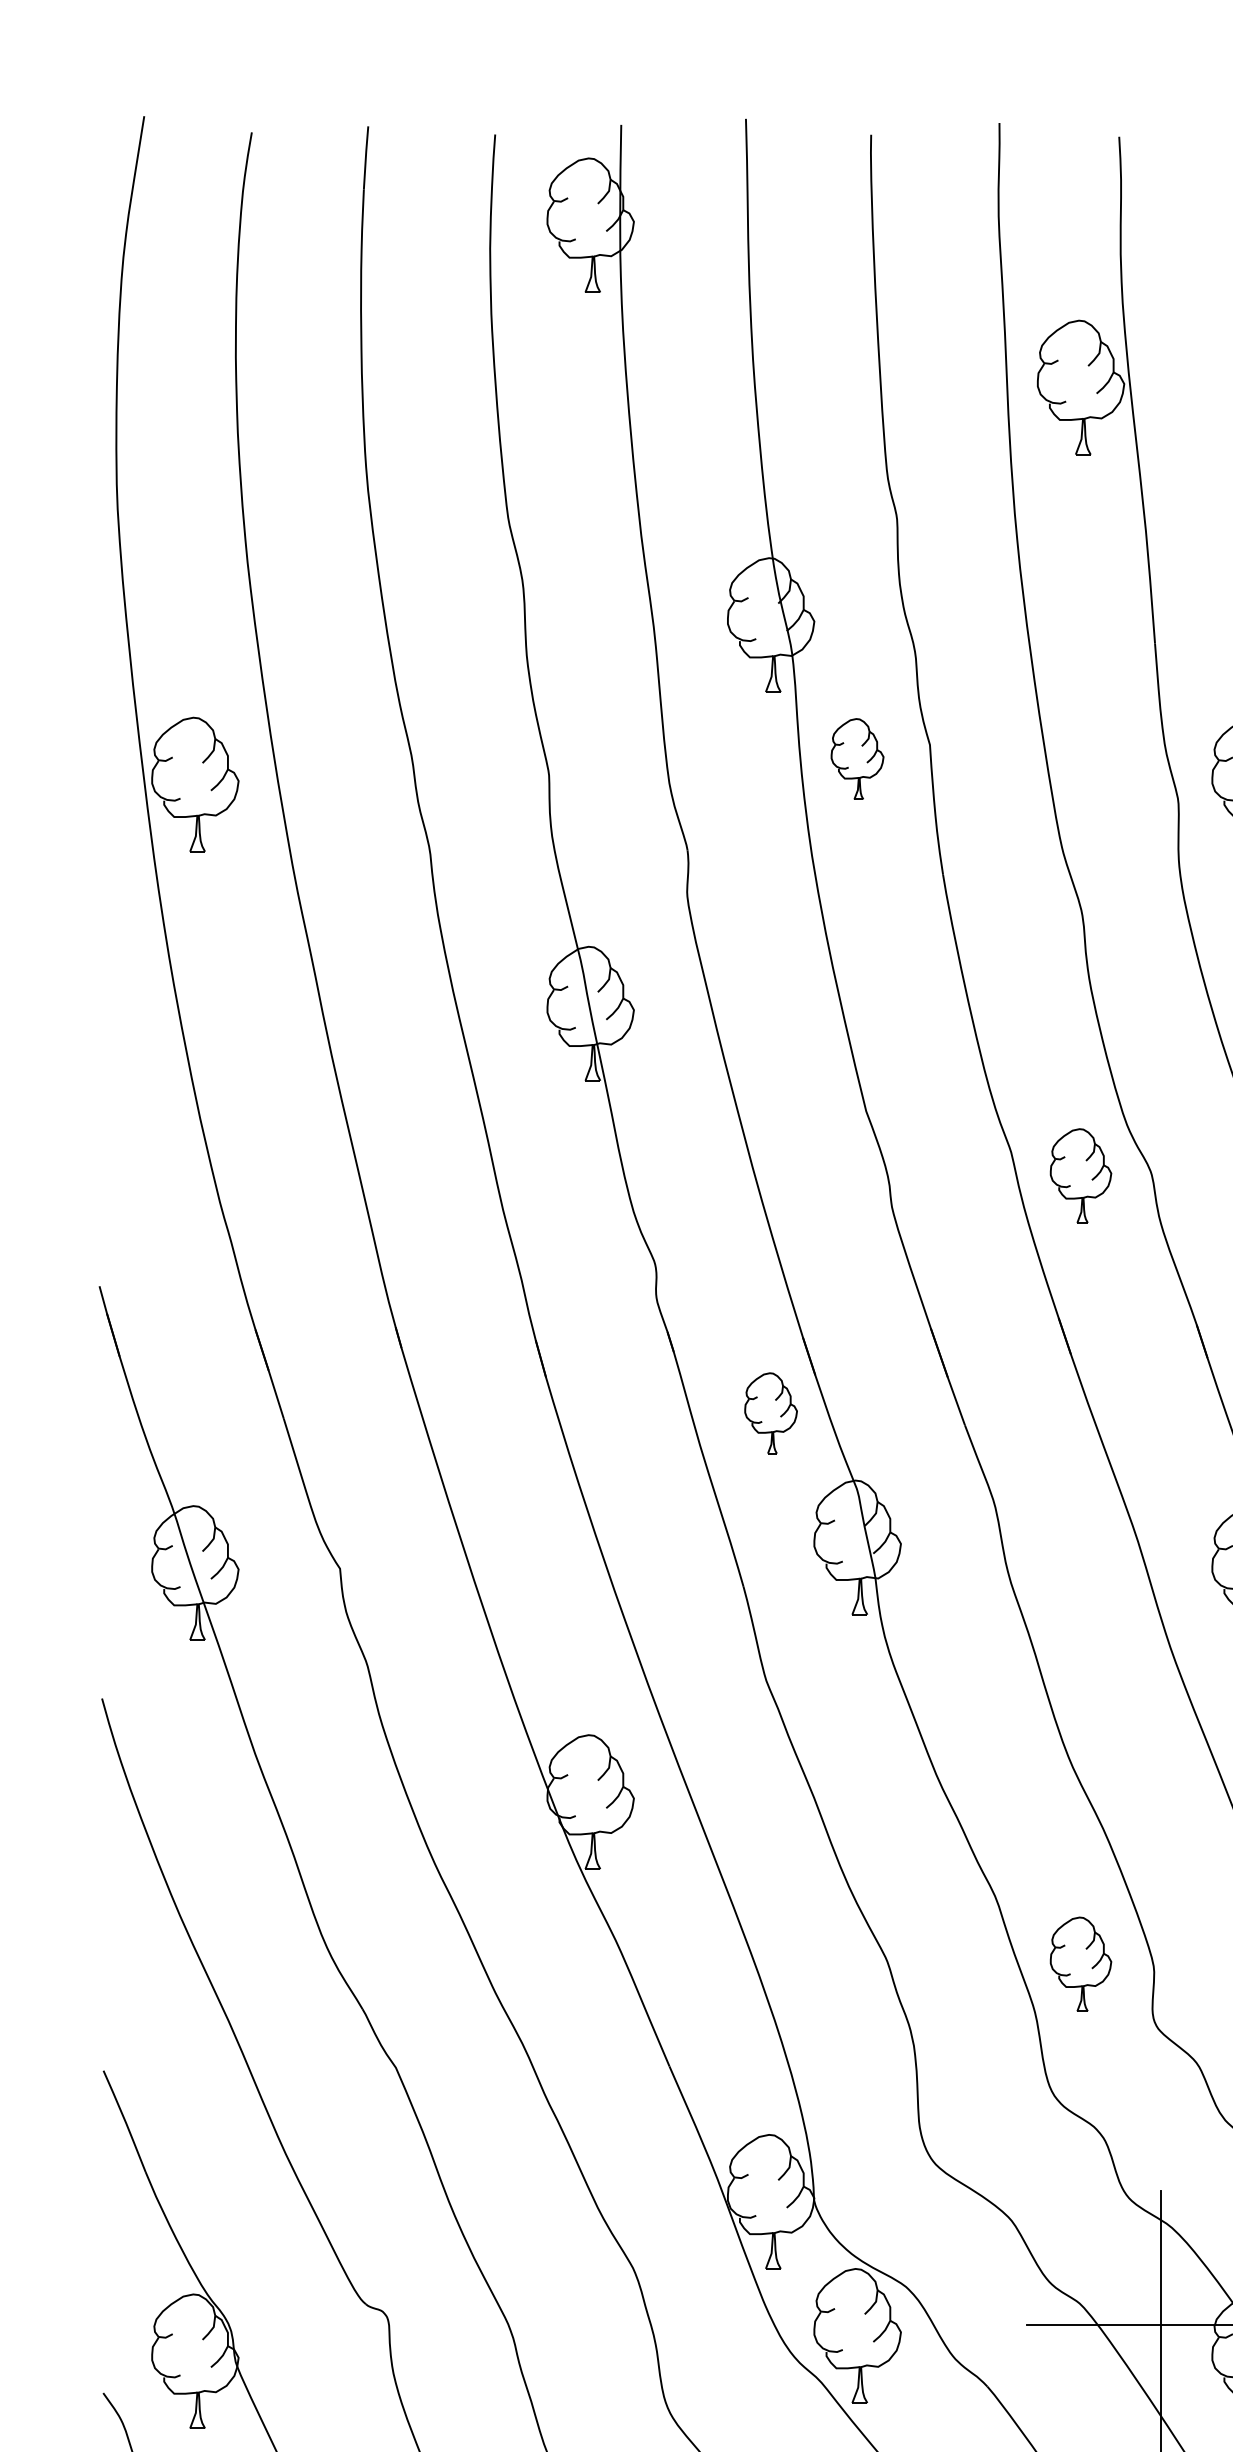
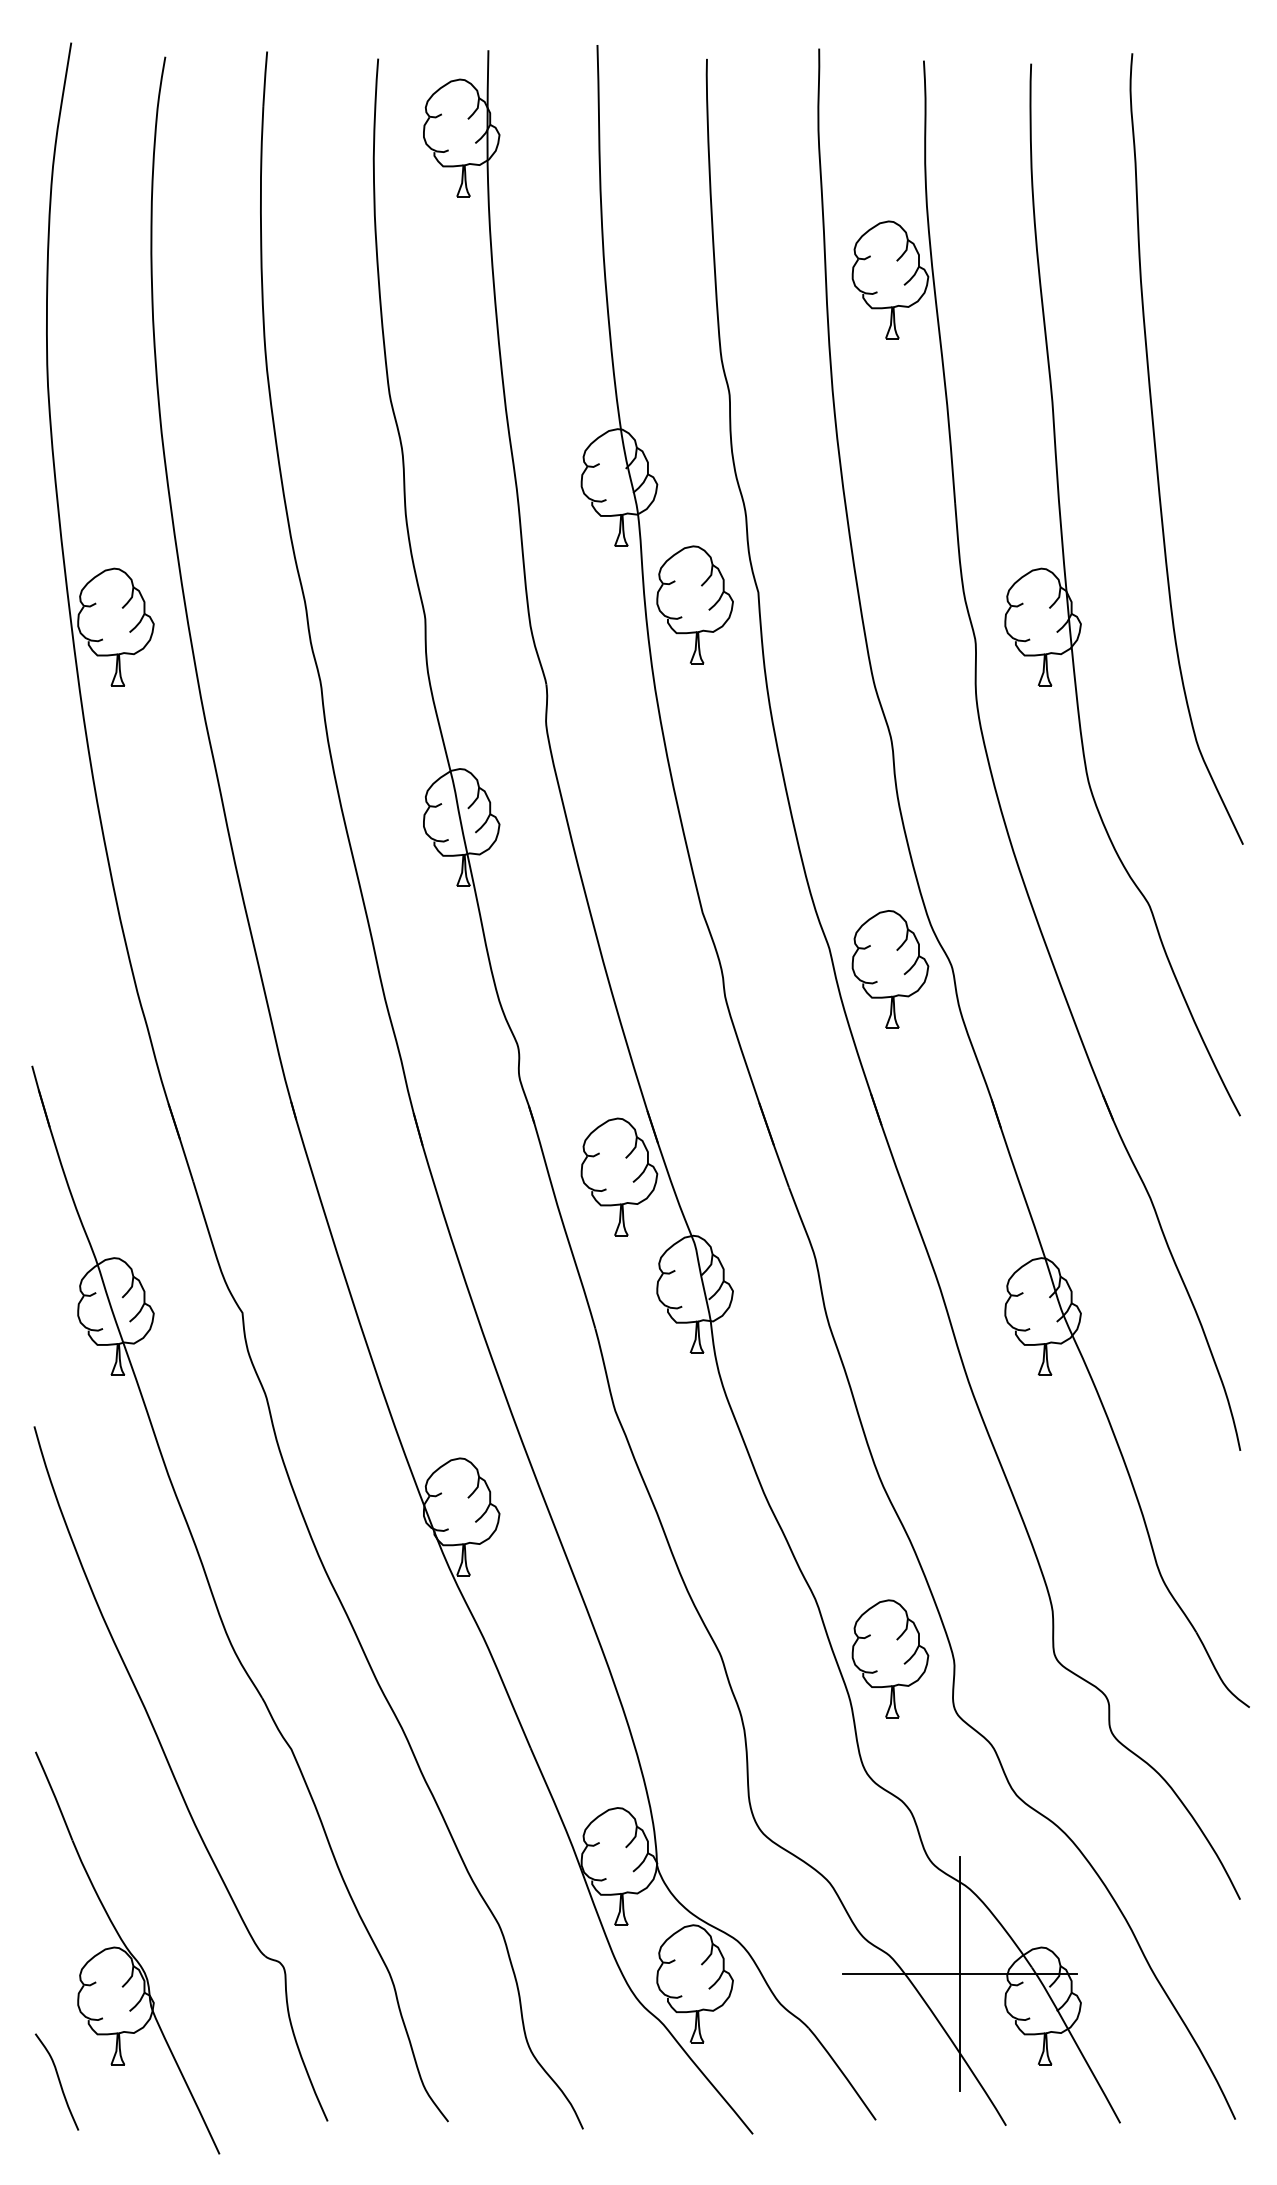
part: (856, 758) -> (694, 604), size x1.67
part: (1081, 1176) -> (890, 969), size x1.43
part: (771, 1412) -> (619, 1176), size x1.67
part: (1081, 1963) -> (890, 1658), size x1.43

